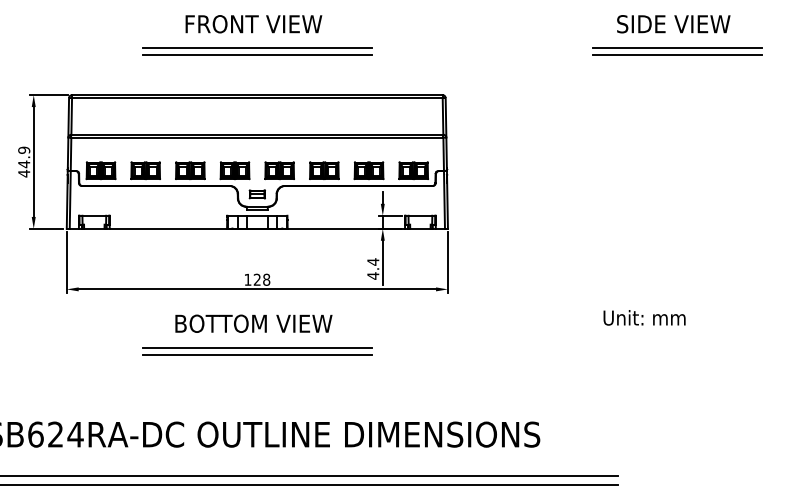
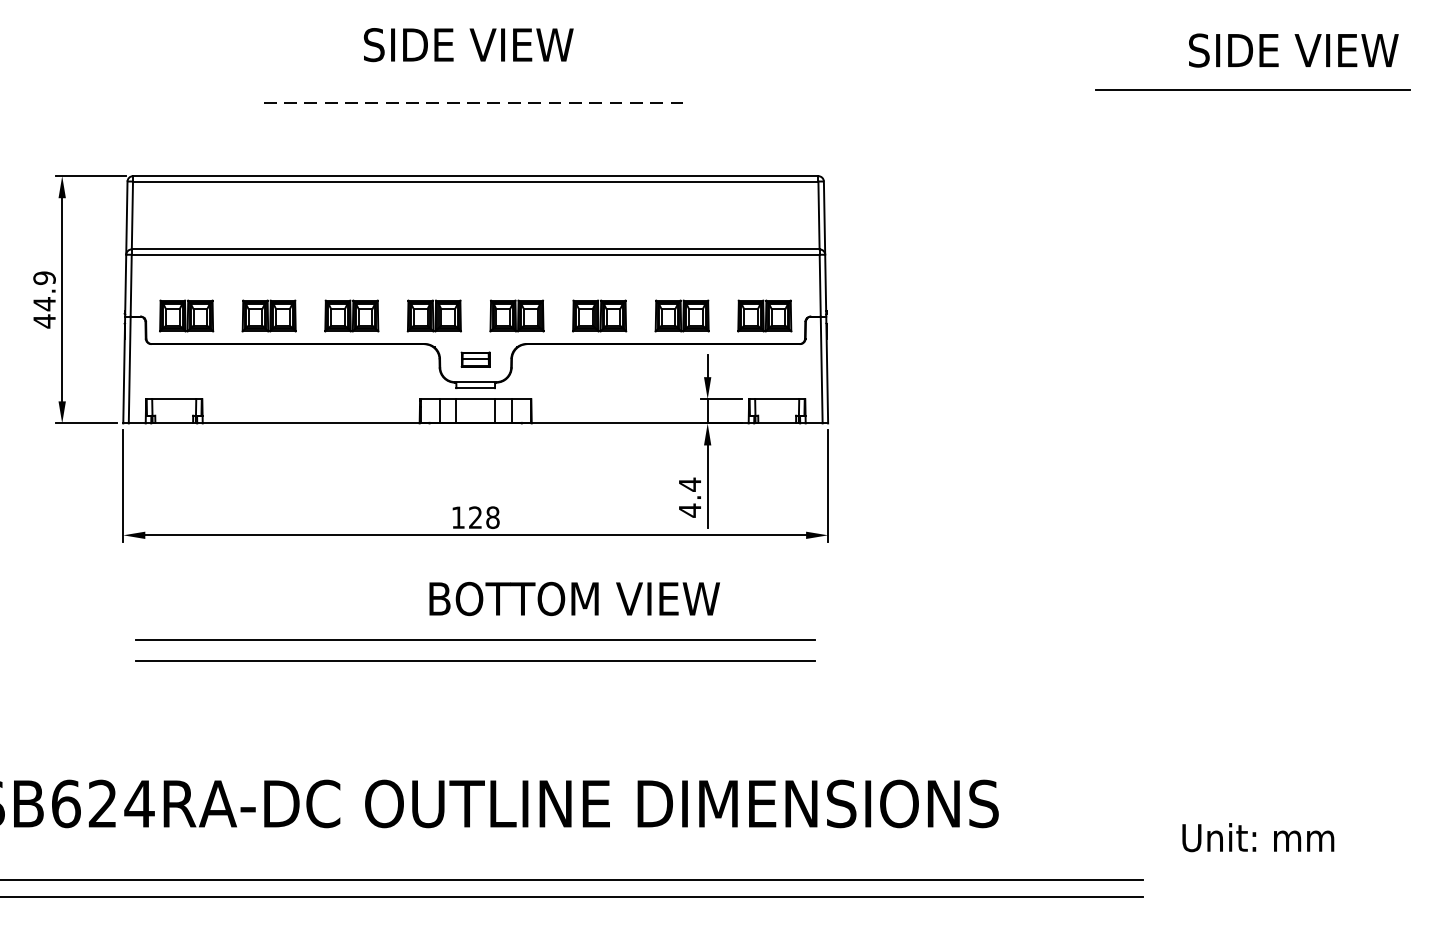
text: (253, 24) -> (468, 45), FRONT VIEW -> SIDE VIEW
text: (673, 24) -> (1293, 51), moved
line: (257, 48) -> (475, 89), removed
line: (257, 55) -> (475, 102), solid -> dashed
line: (677, 55) -> (1252, 102), removed
text: (644, 317) -> (1258, 836), moved
text: (253, 323) -> (573, 598), moved
part: (257, 351) -> (475, 650), size x1.6

